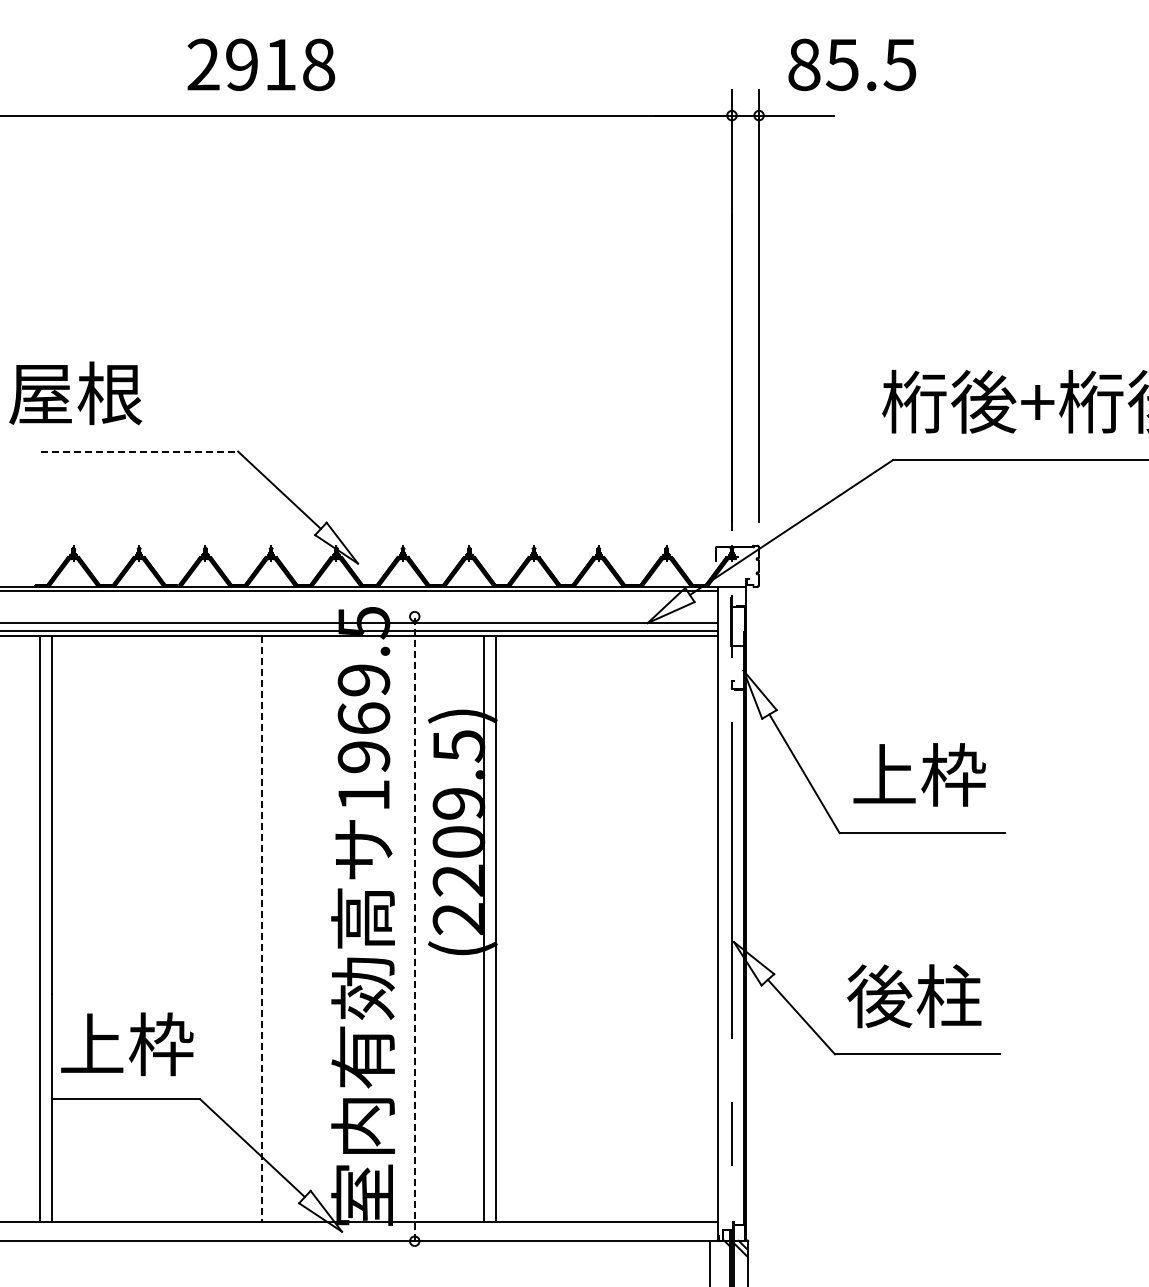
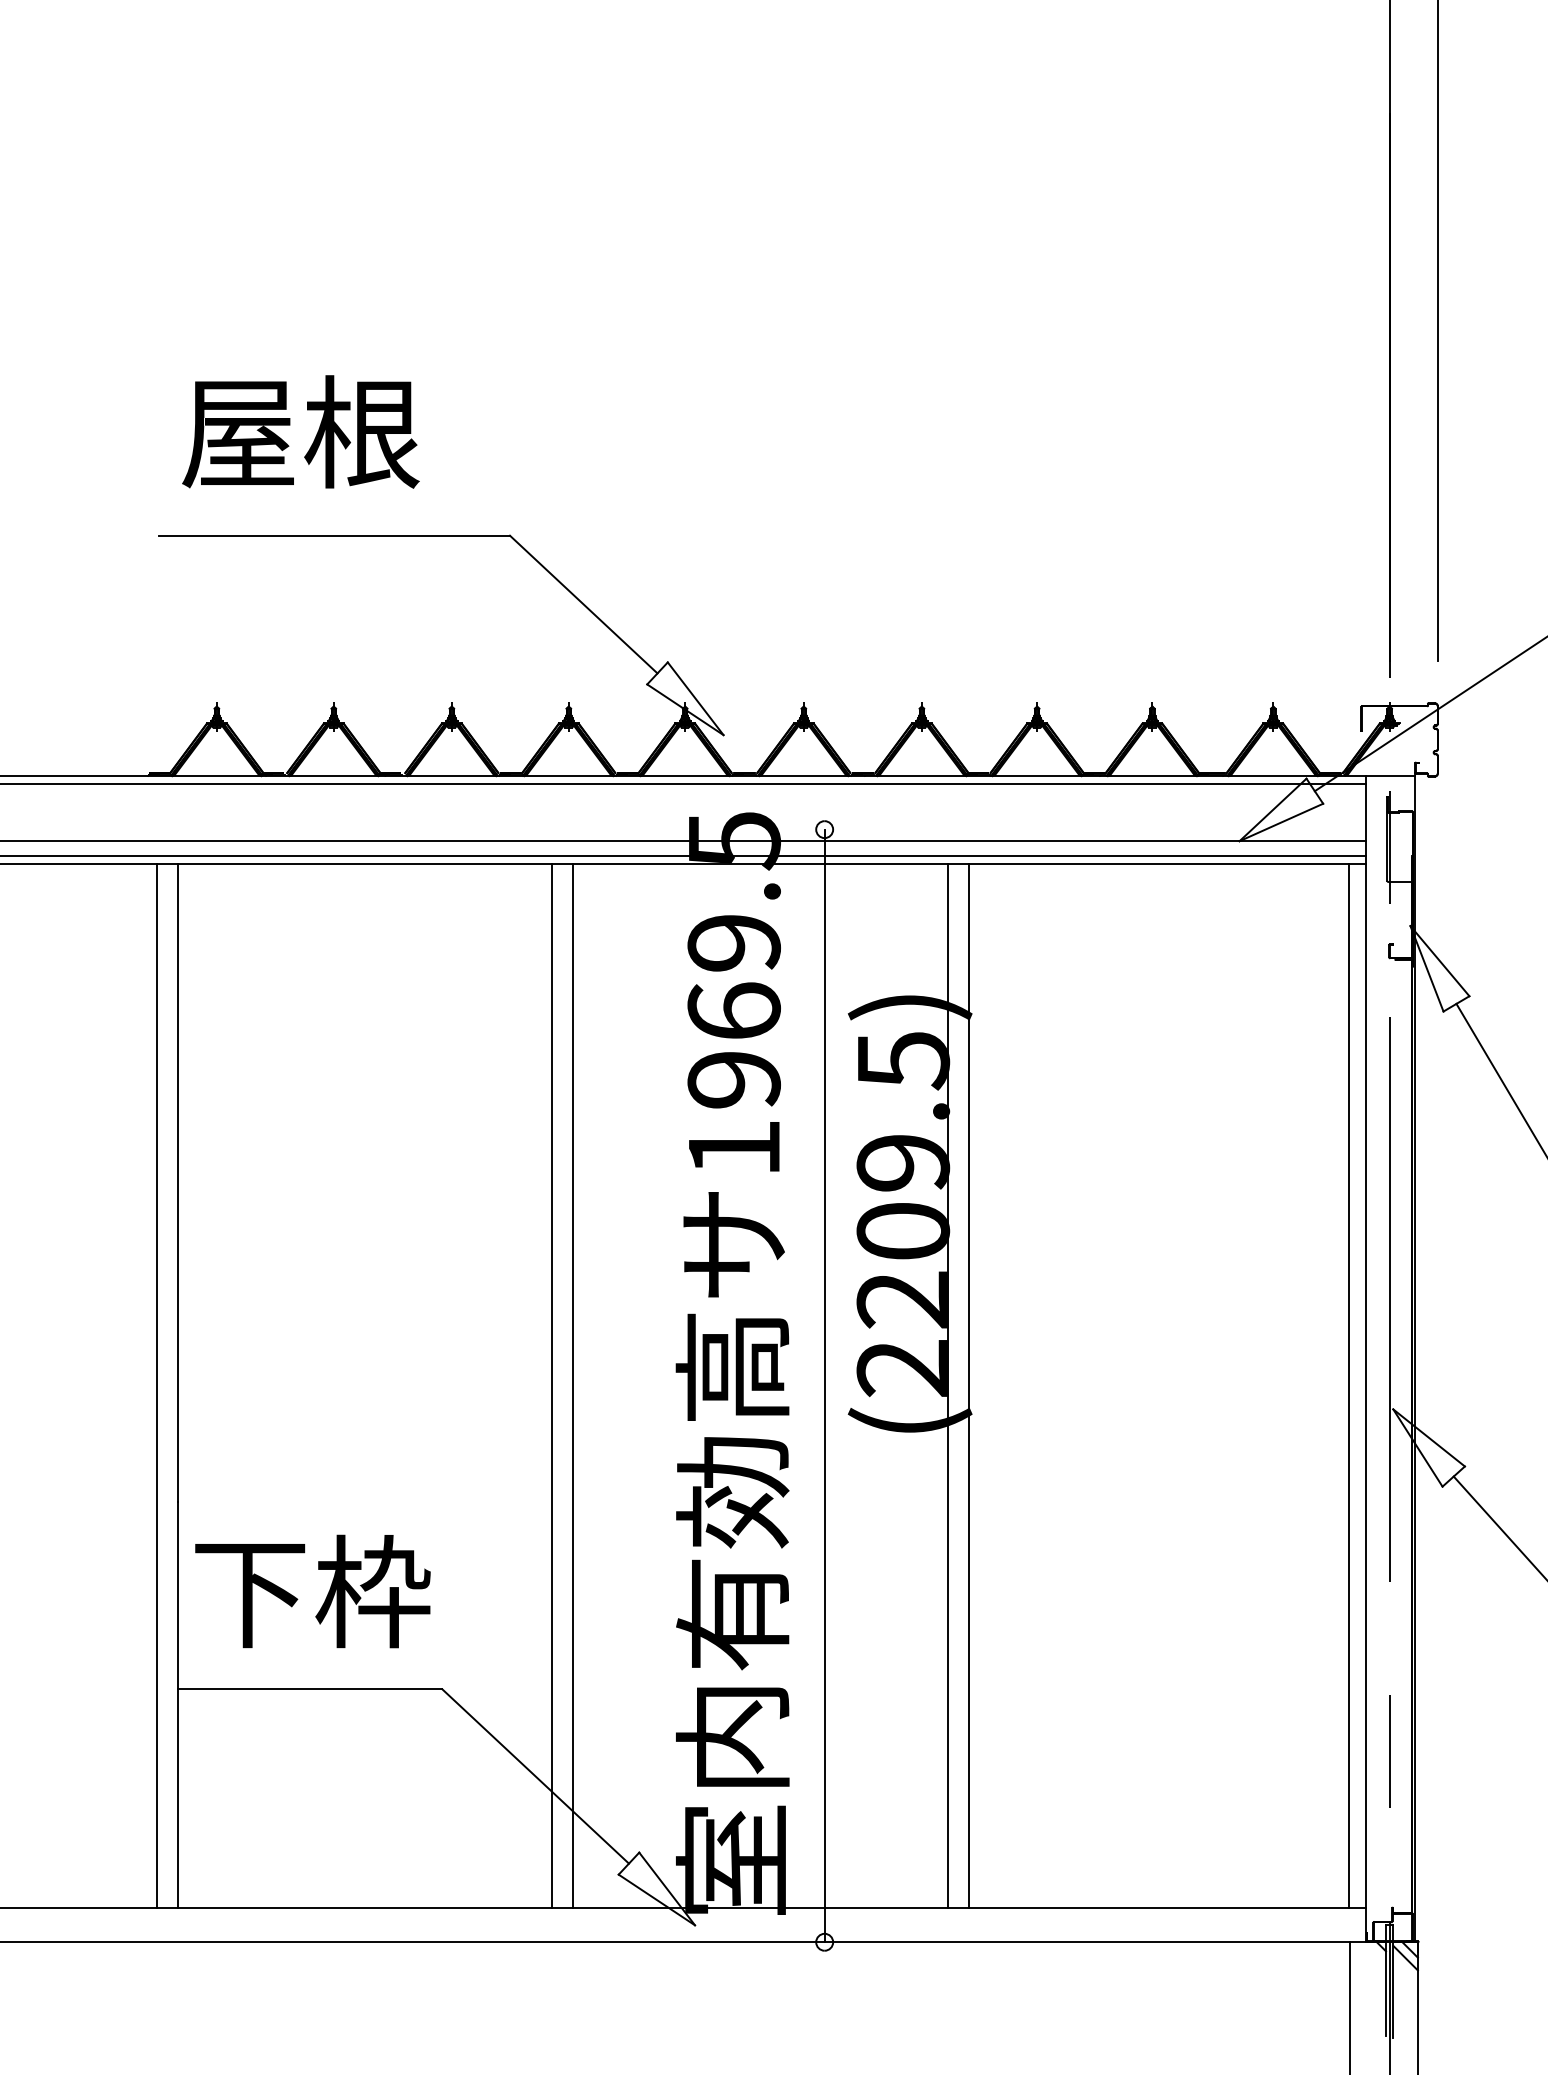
text: (75, 393) -> (300, 432), moved
line: (139, 451) -> (334, 535), dashed -> solid
line: (261, 928) -> (551, 1385), dashed -> solid
line: (273, 928) -> (573, 1385), added
line: (414, 928) -> (824, 1385), dashed -> solid
line: (708, 928) -> (1347, 1385), added
text: (92, 1044) -> (250, 1591), 上枠 -> 下枠

